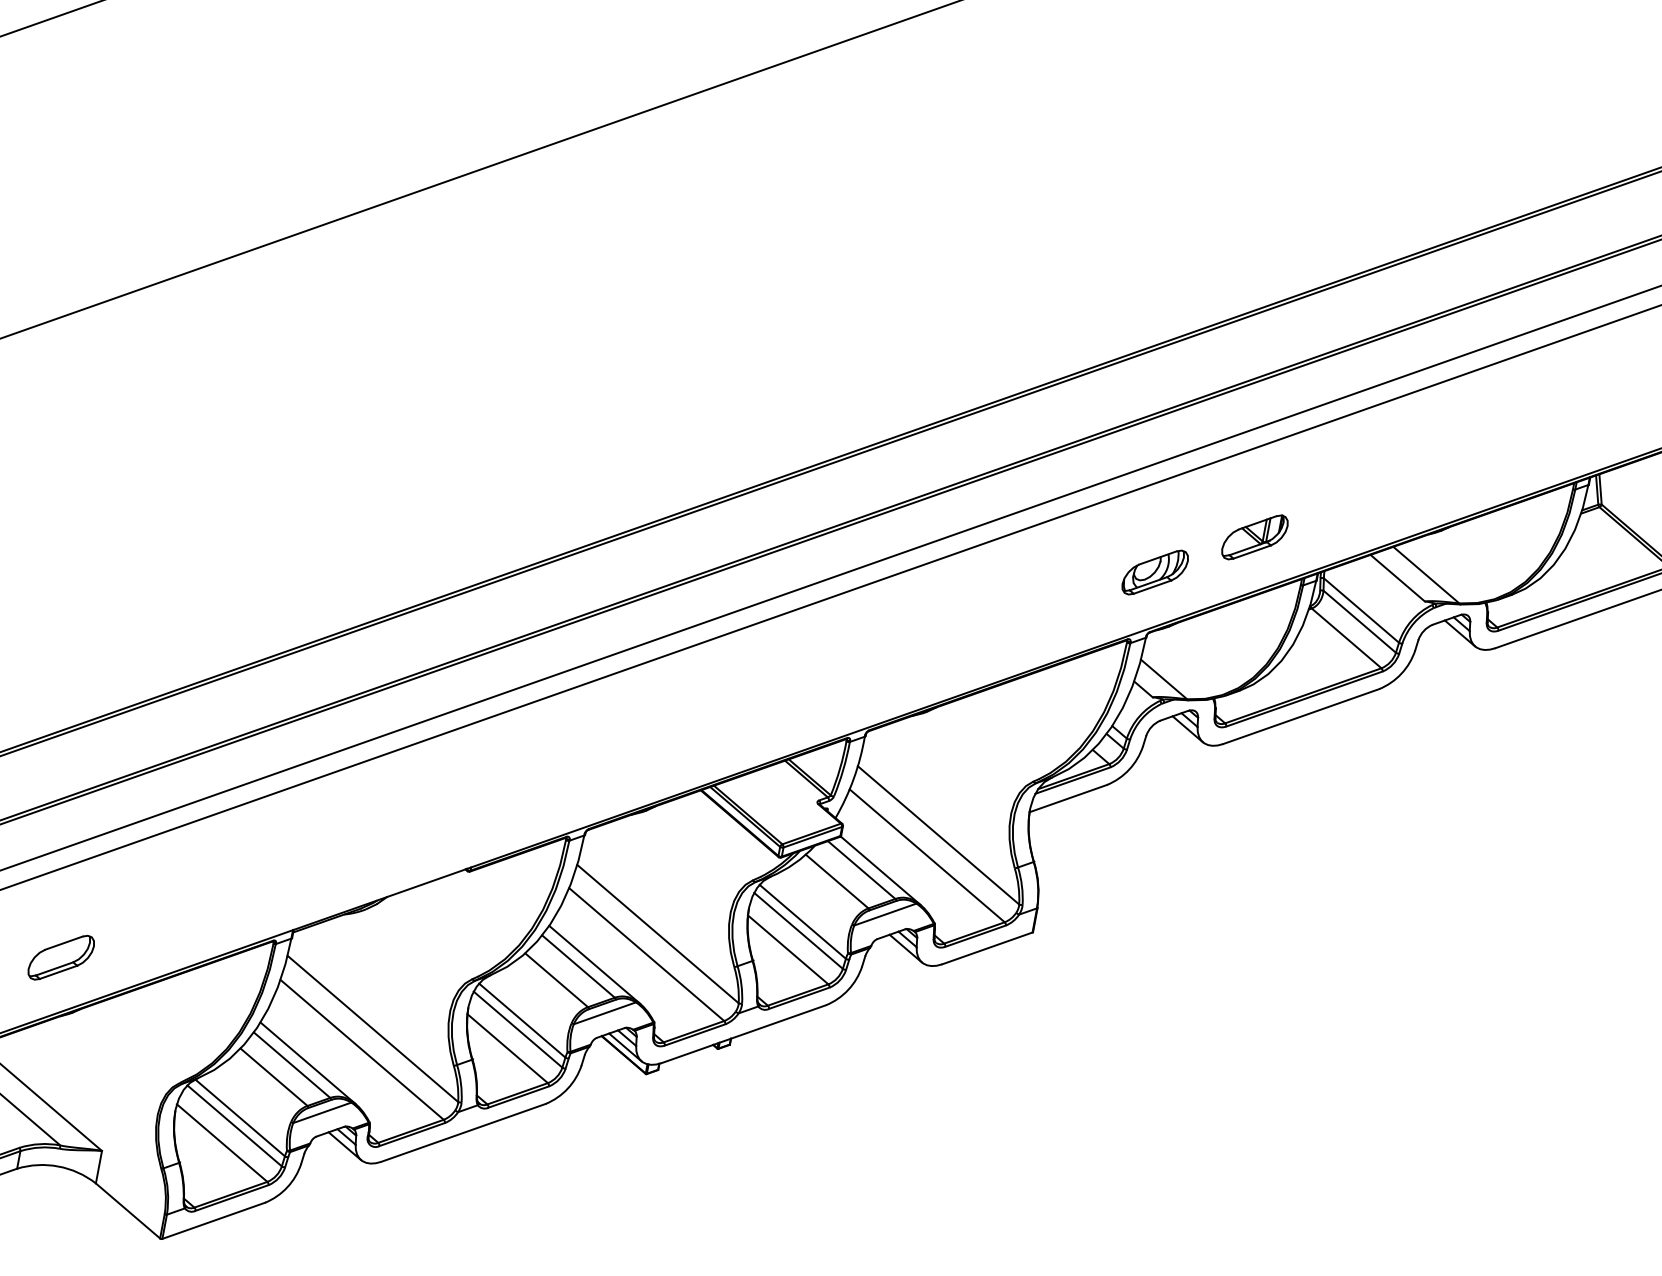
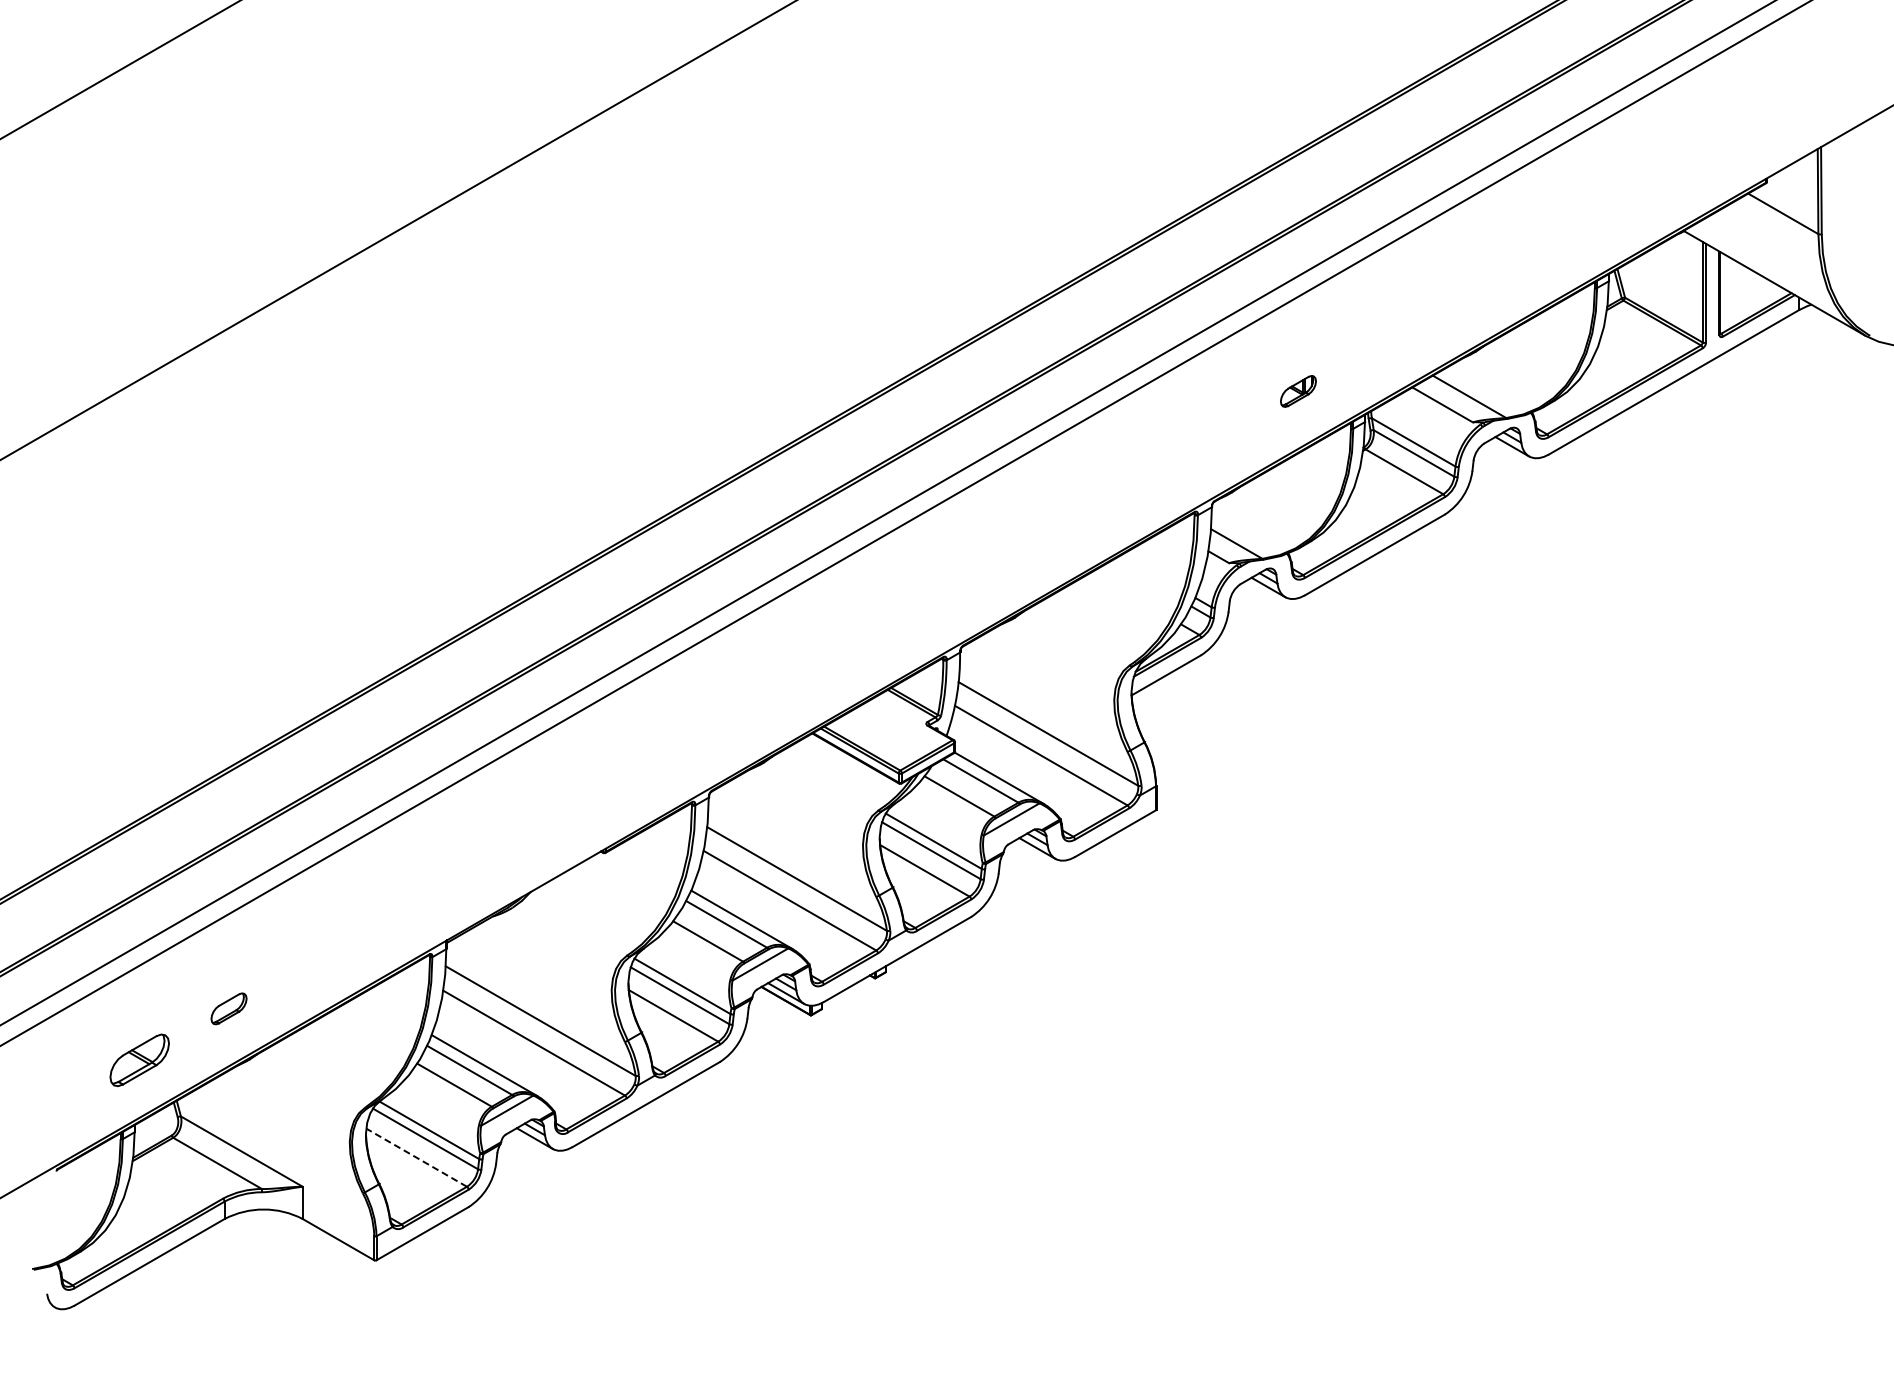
part: (1255, 537) -> (1298, 391), size x0.6
part: (1155, 572) -> (1209, 442), removed
part: (60, 957) -> (228, 1008), size x0.6
line: (222, 1142) -> (416, 1157), solid -> dashed

